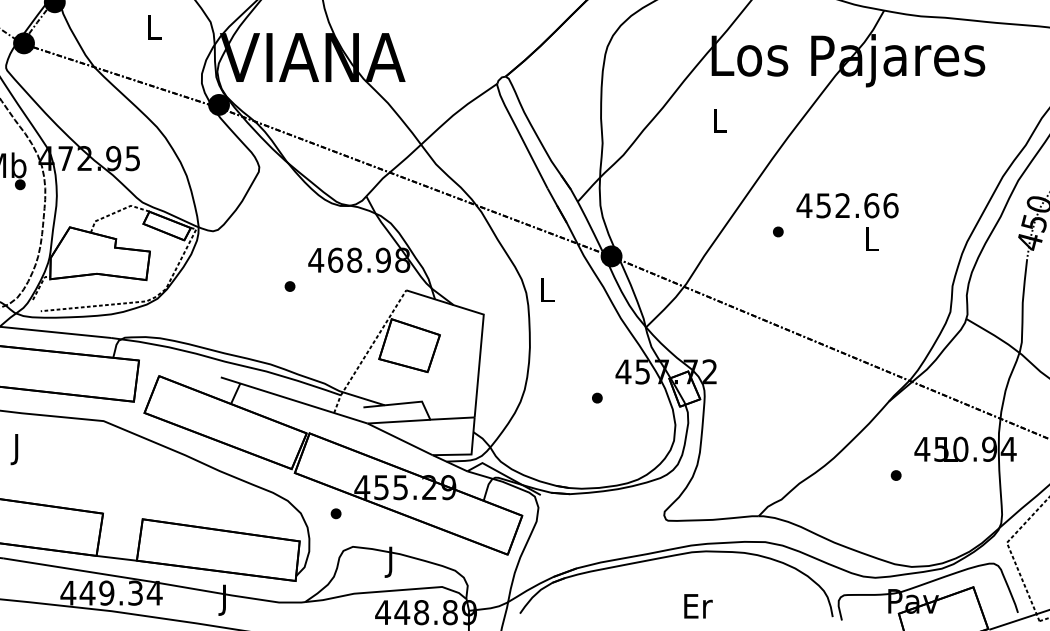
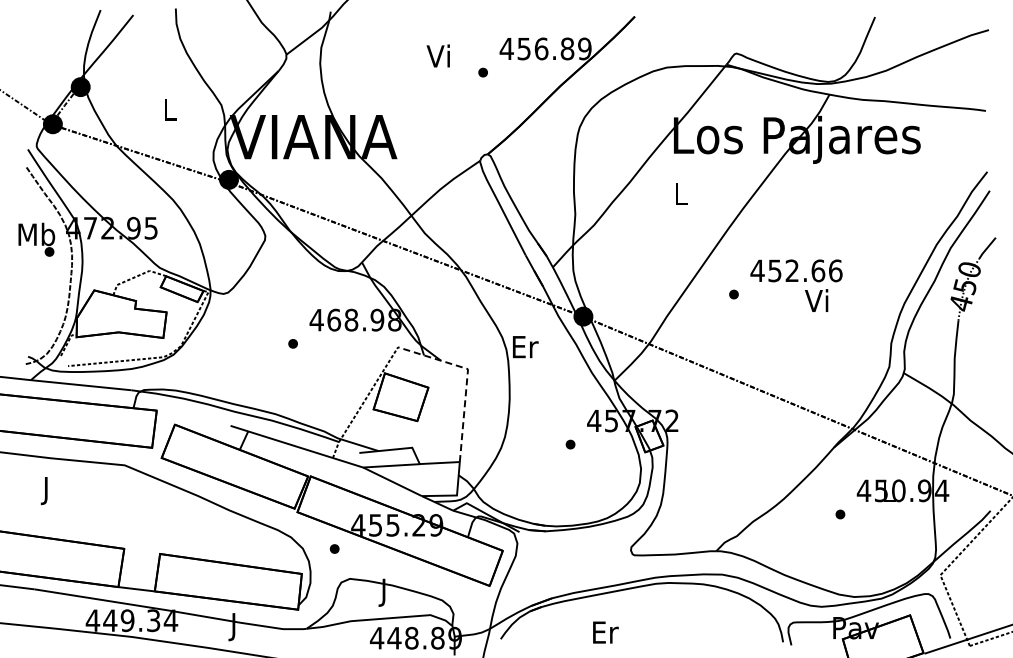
text: (869, 238) -> (816, 300), L -> Vi
text: (547, 290) -> (525, 347), L -> Er
line: (483, 324) -> (467, 378), solid -> dashed
text: (698, 606) -> (605, 632), moved

